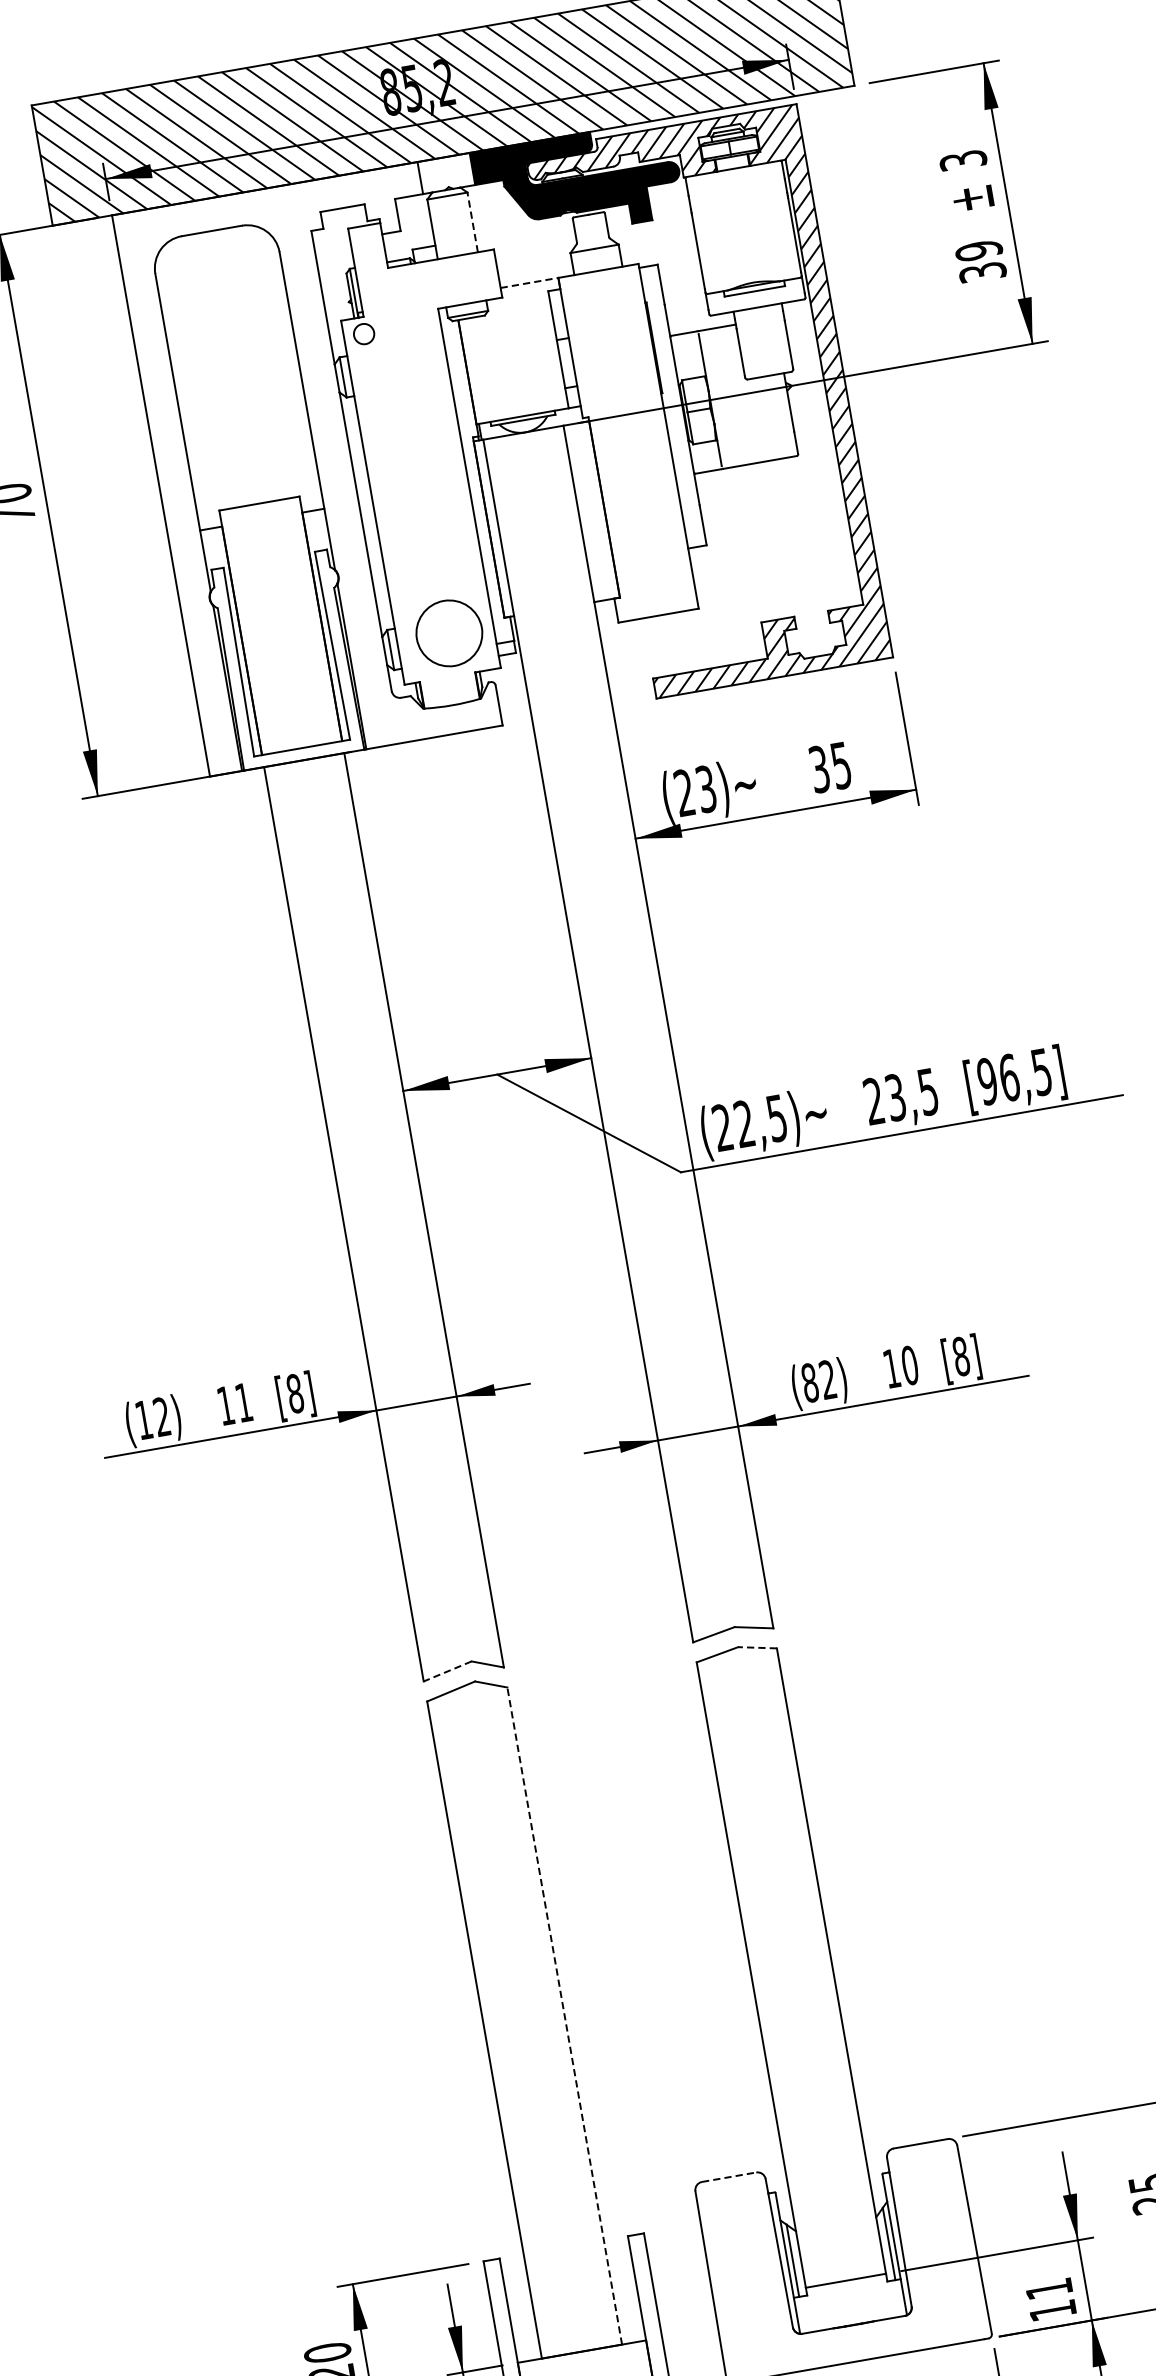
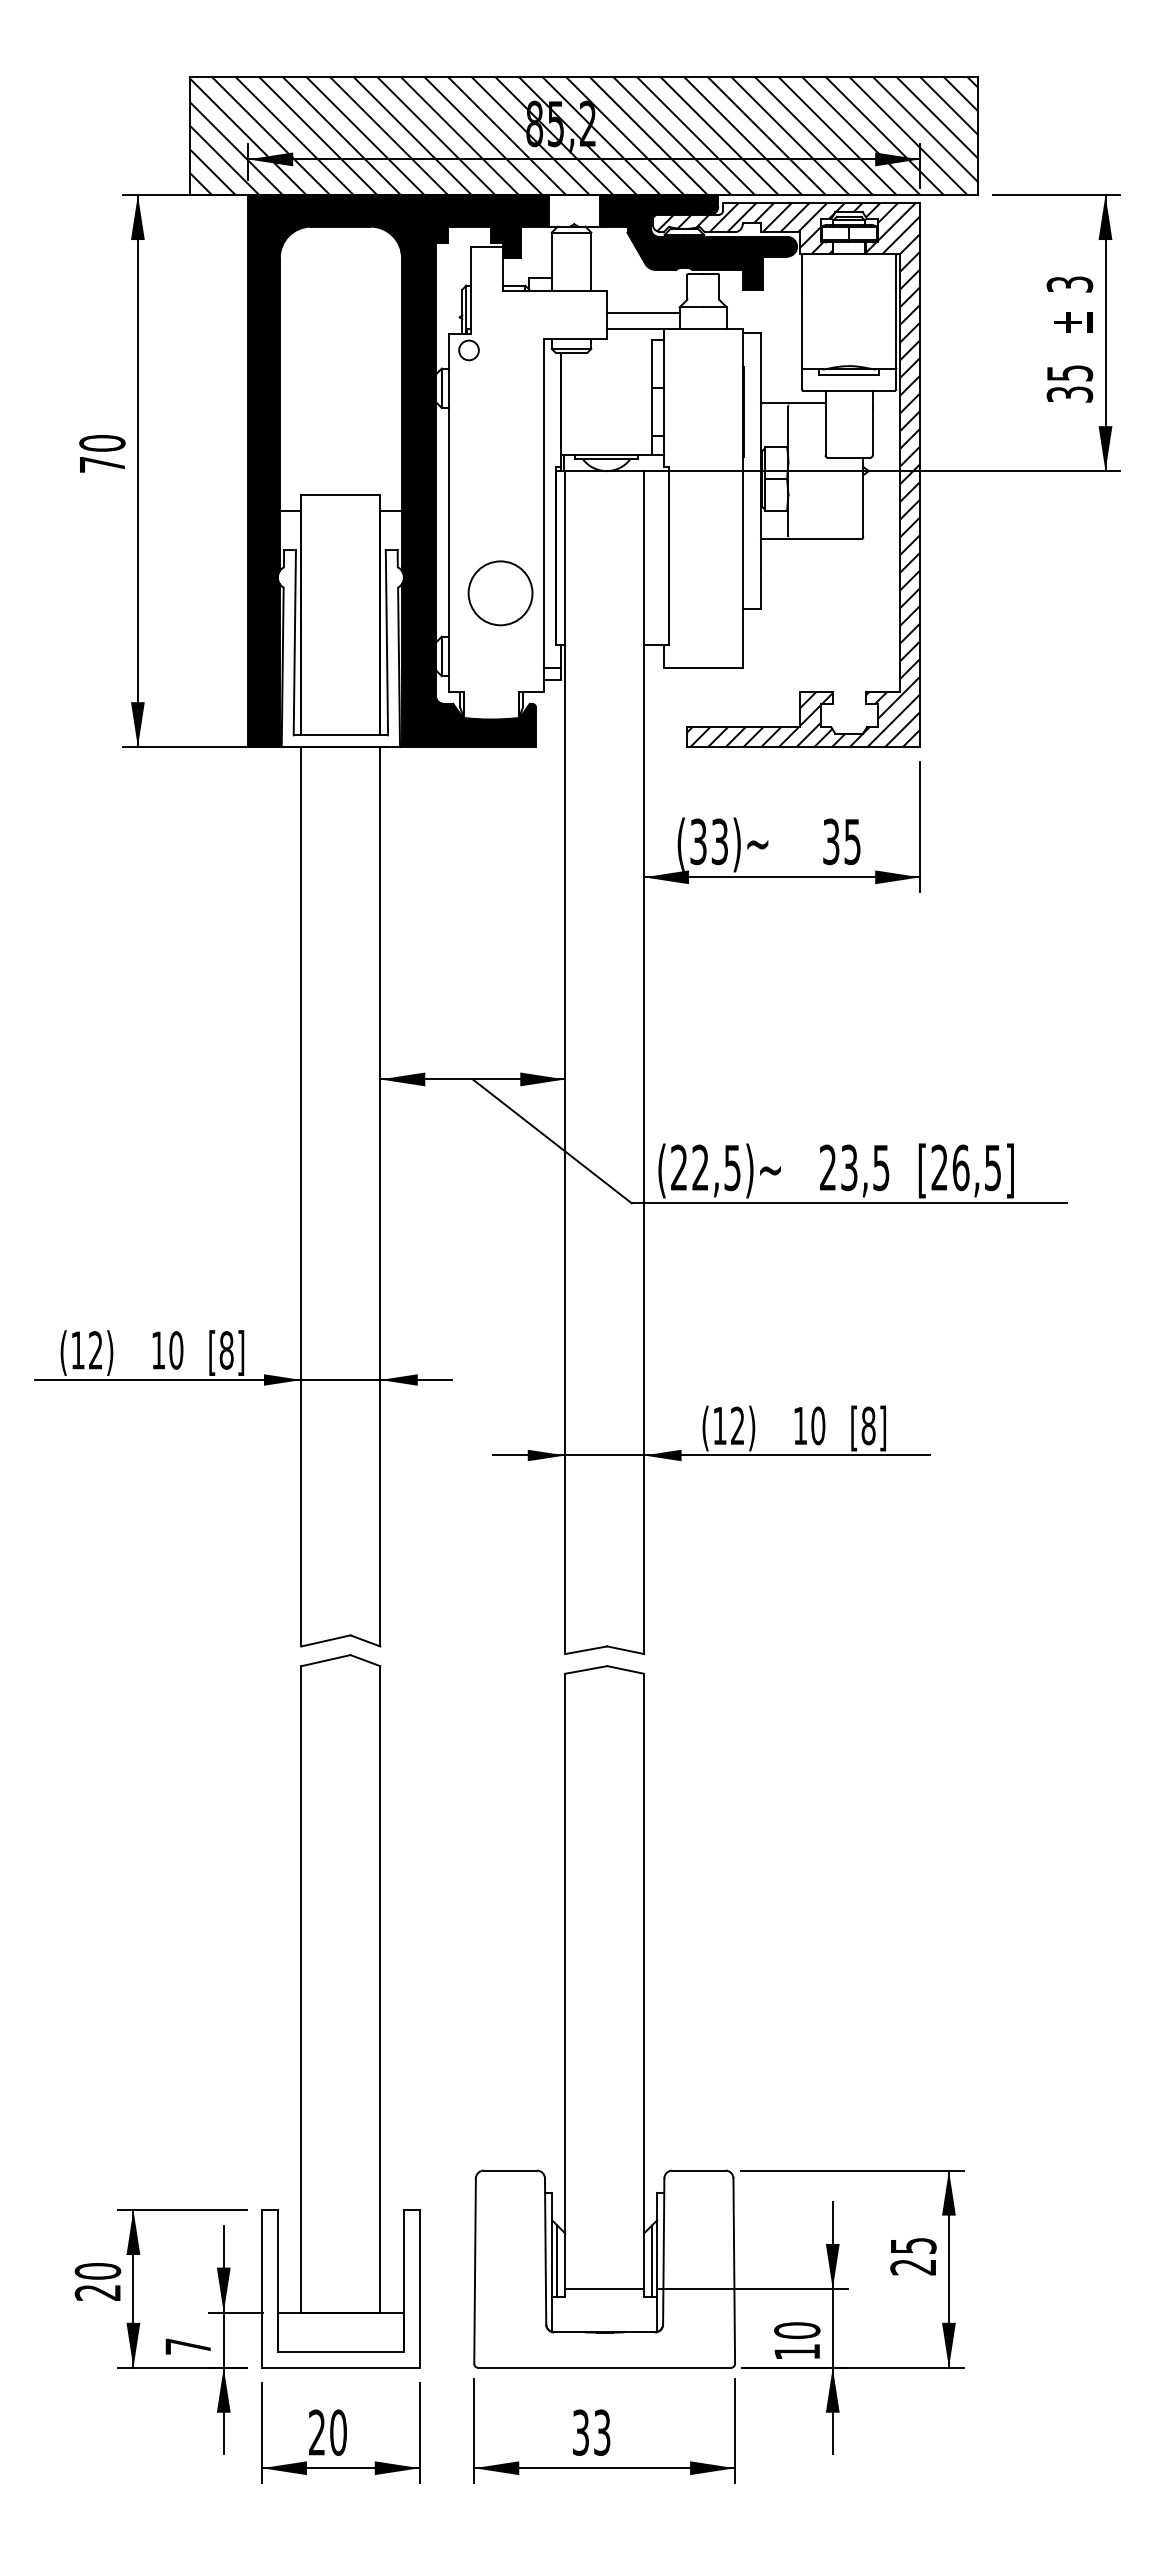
line: (472, 221) -> (591, 261), dashed -> solid
text: (978, 251) -> (1069, 373), 39 -> 35
line: (534, 265) -> (643, 313), added
line: (529, 283) -> (635, 329), dashed -> solid
fill: (313, 469) -> (398, 471), added
circle: (449, 633) -> (500, 593), moved
text: (684, 792) -> (698, 841), (23)~ -> (33)~
text: (987, 1081) -> (939, 1167), [96,5] -> [26,5]
text: (809, 1382) -> (719, 1425), (82) -> (12)
text: (244, 1402) -> (176, 1350), 11 -> 10
line: (757, 1647) -> (625, 1669), dashed -> solid
line: (447, 1672) -> (325, 1641), dashed -> solid
line: (564, 2015) -> (380, 1988), dashed -> solid
line: (729, 2177) -> (510, 2170), dashed -> solid
text: (1049, 2288) -> (797, 2330), 11 -> 10

